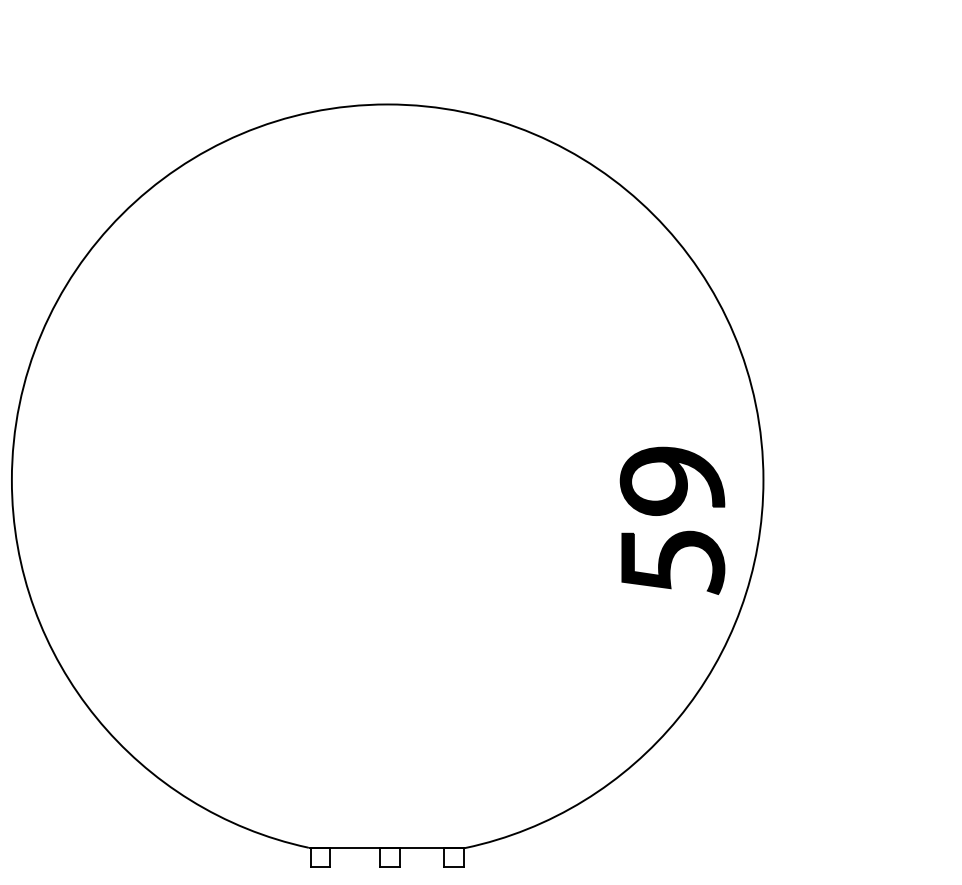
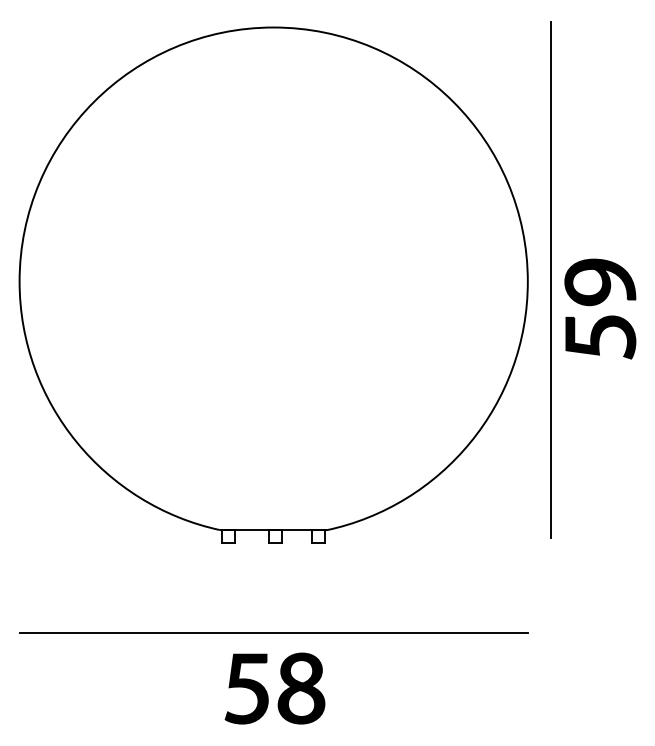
line: (798, 478) -> (551, 280), added
part: (672, 519) -> (600, 308), moved

